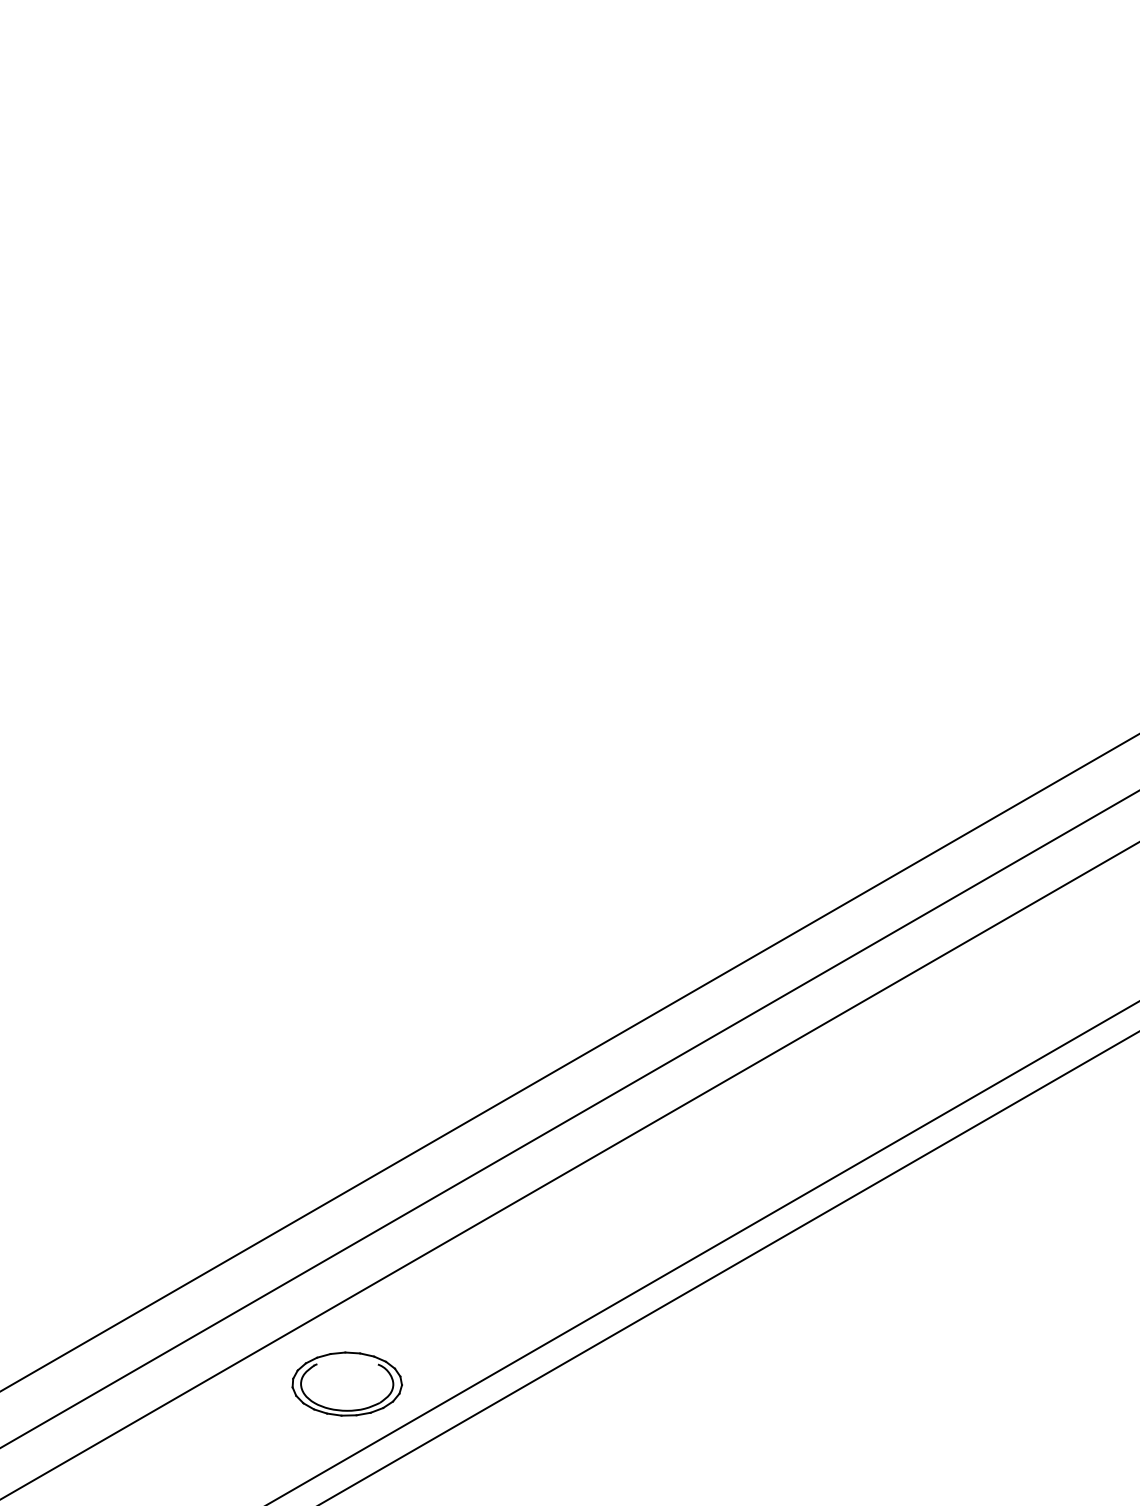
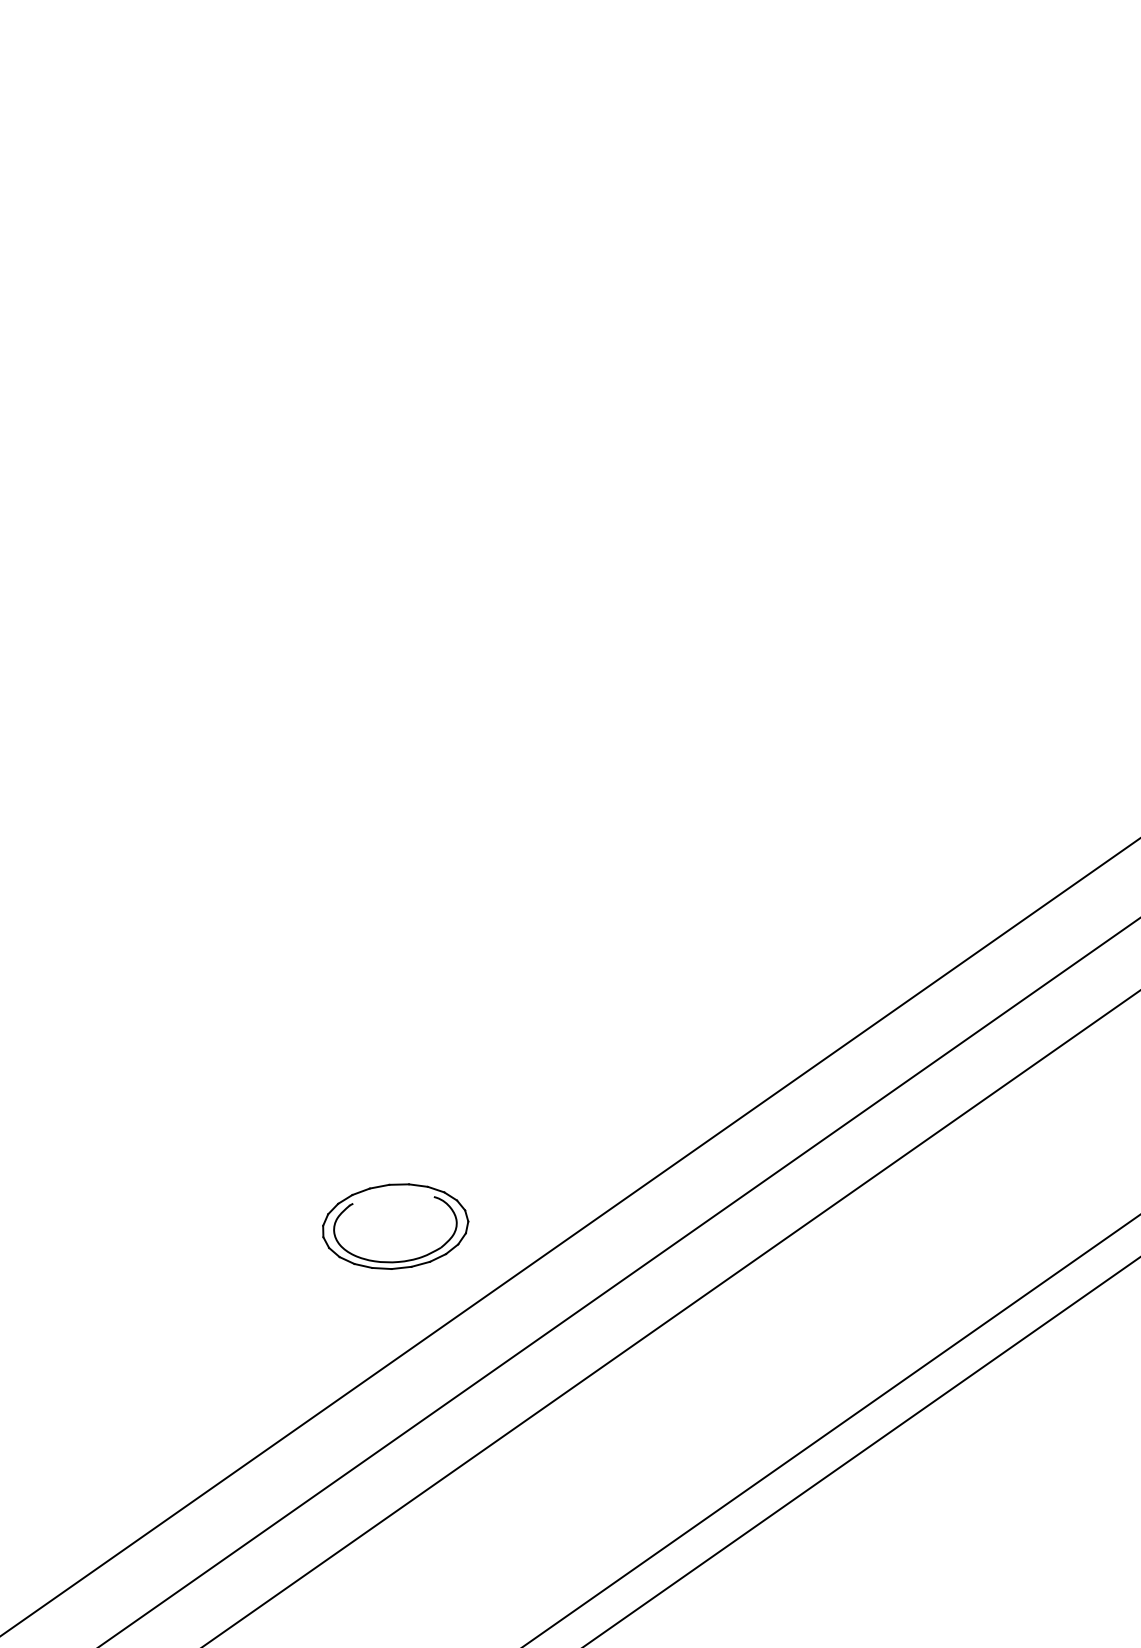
part: (346, 1383) -> (394, 1225), moved

